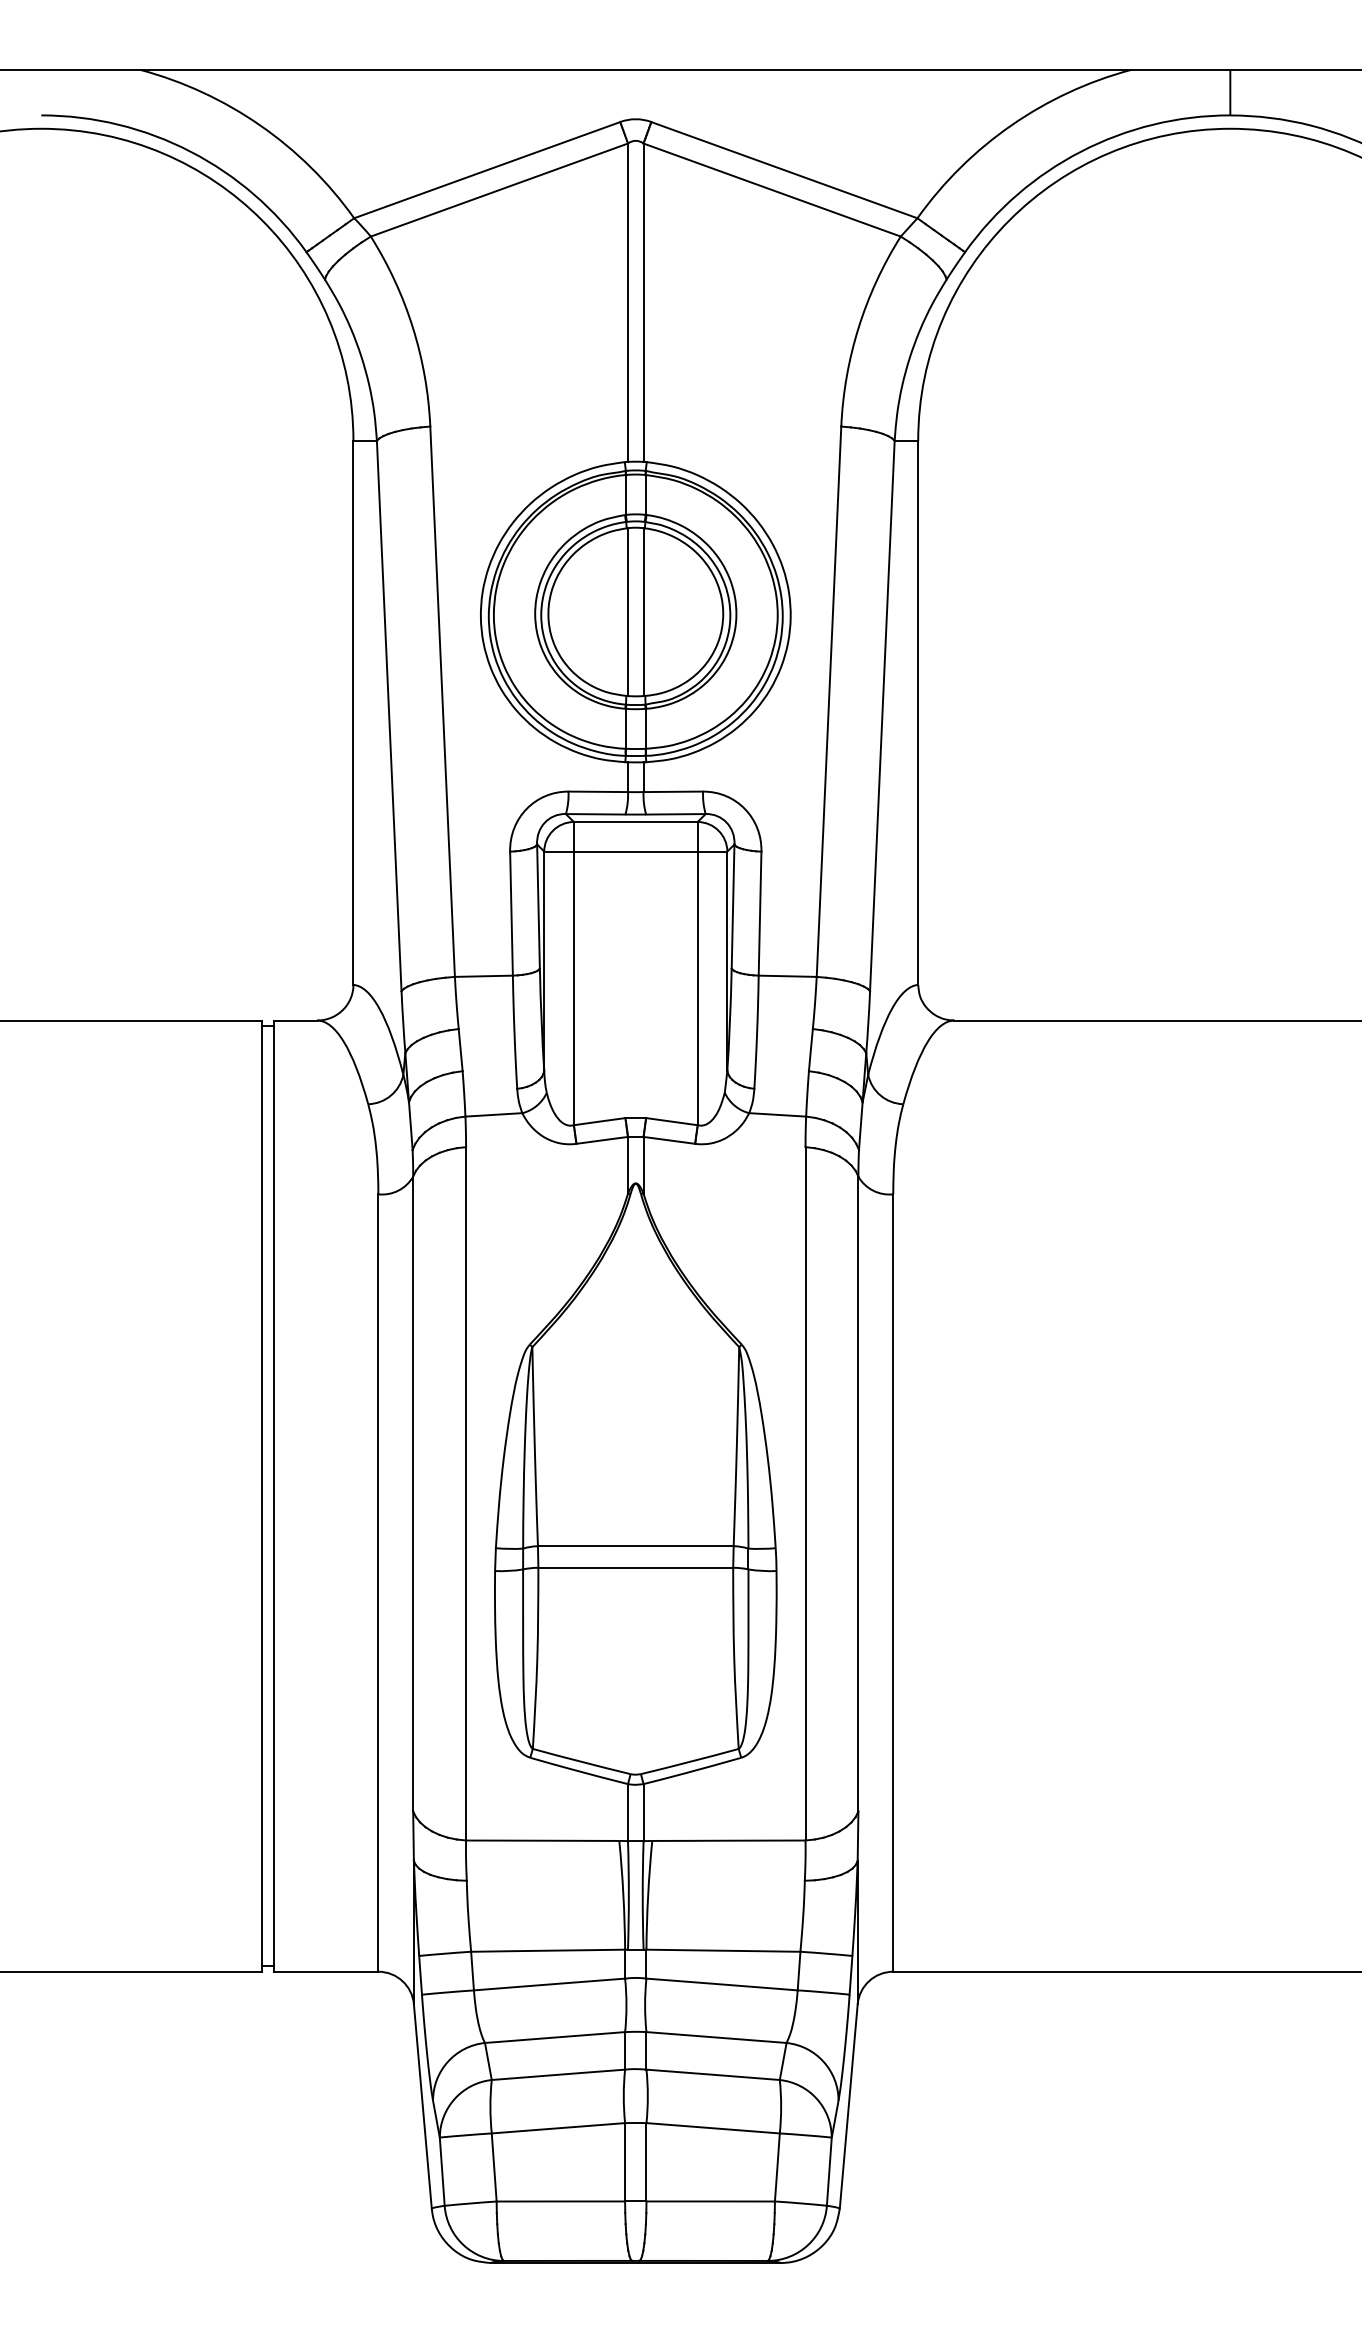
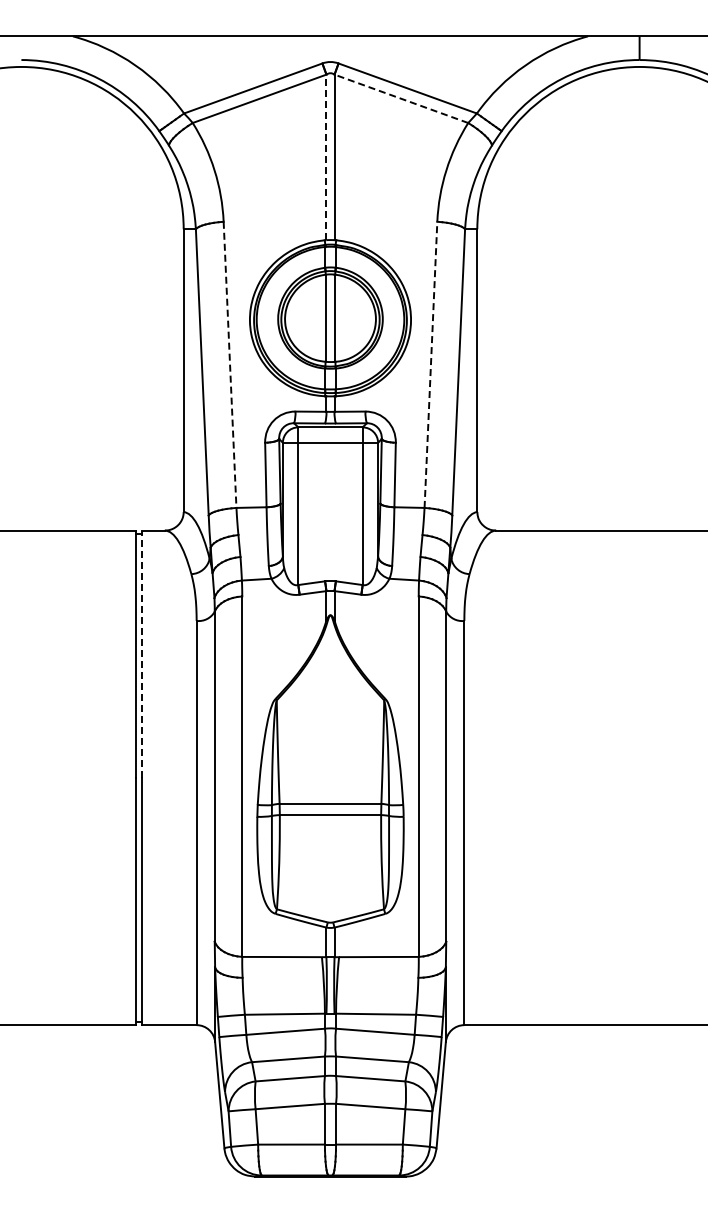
line: (770, 189) -> (400, 98), solid -> dashed
line: (628, 302) -> (326, 157), solid -> dashed
line: (828, 701) -> (430, 364), solid -> dashed
line: (443, 702) -> (230, 365), solid -> dashed
line: (274, 1258) -> (142, 654), solid -> dashed

